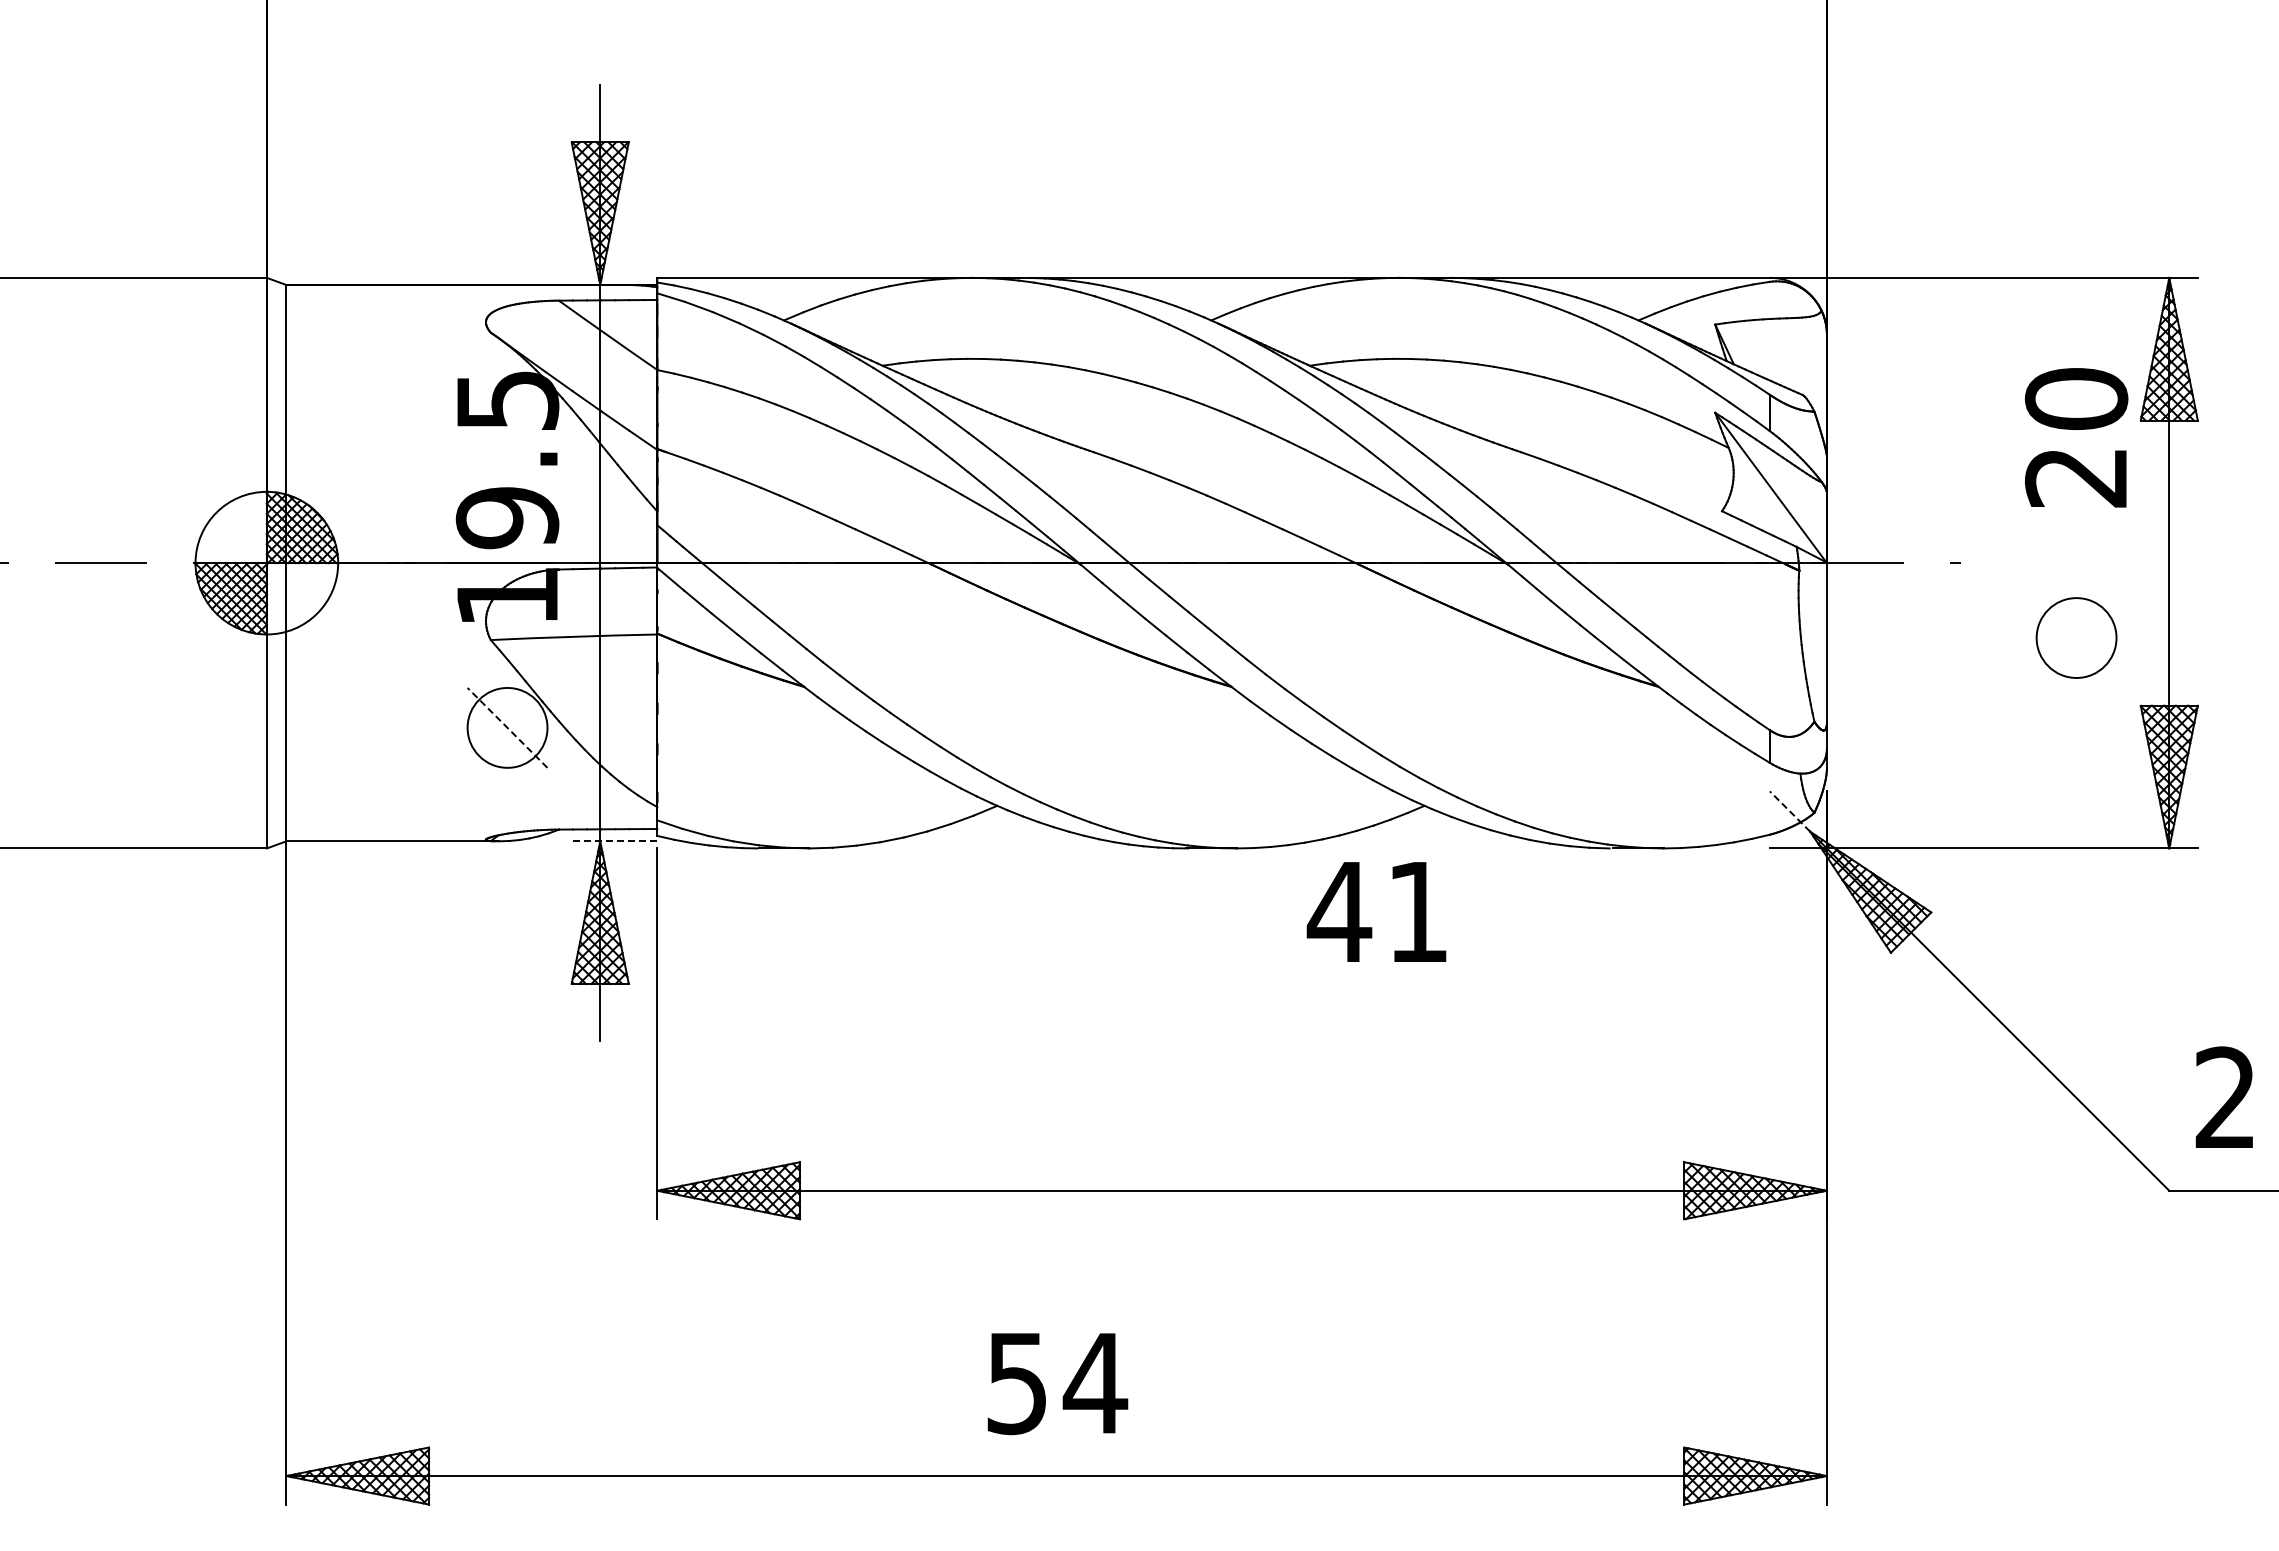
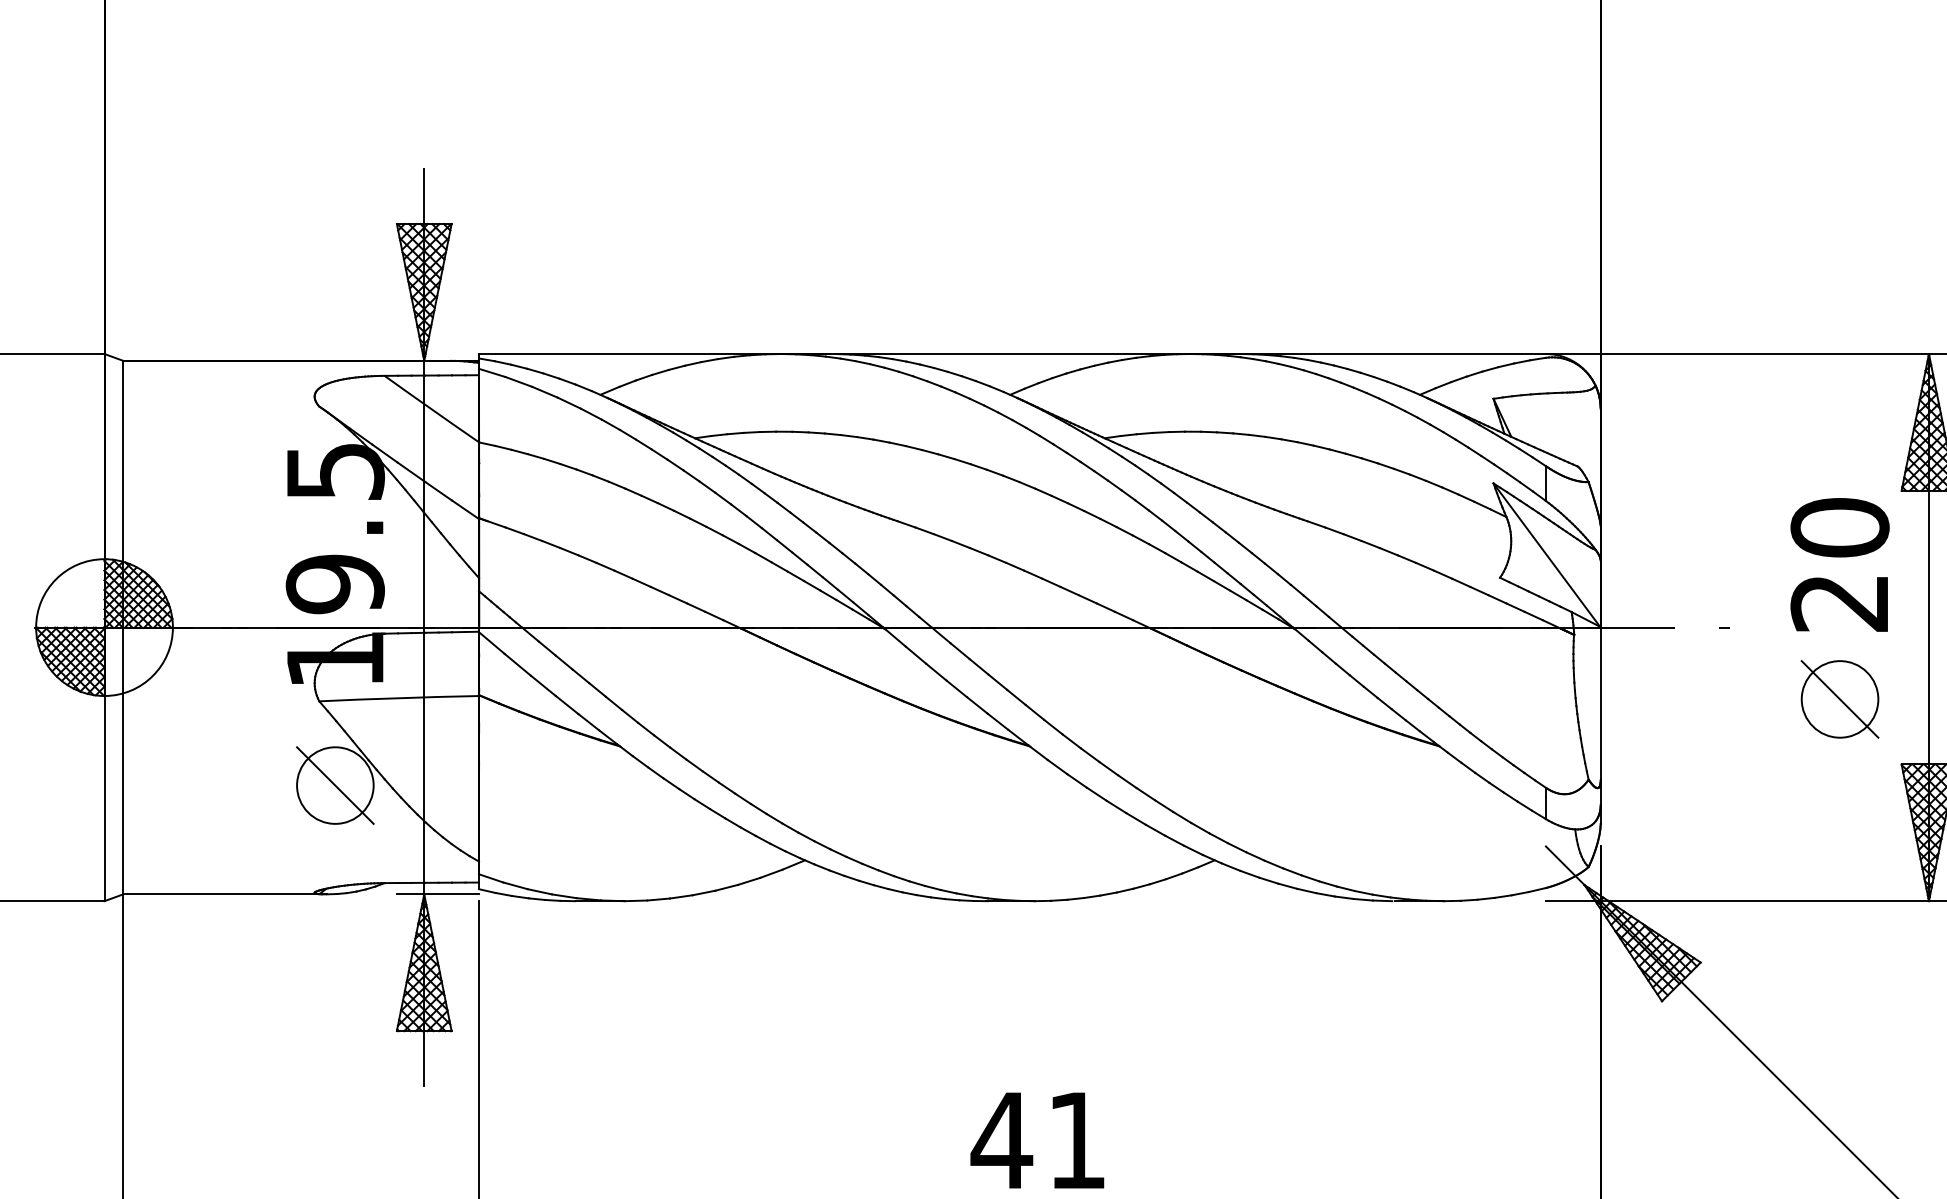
text: (2076, 437) -> (1839, 564), moved
line: (2076, 637) -> (1839, 698), added
line: (507, 727) -> (335, 785), dashed -> solid
line: (1790, 811) -> (1565, 865), dashed -> solid
line: (614, 841) -> (437, 894), dashed -> solid
text: (1376, 911) -> (1037, 1140), moved

